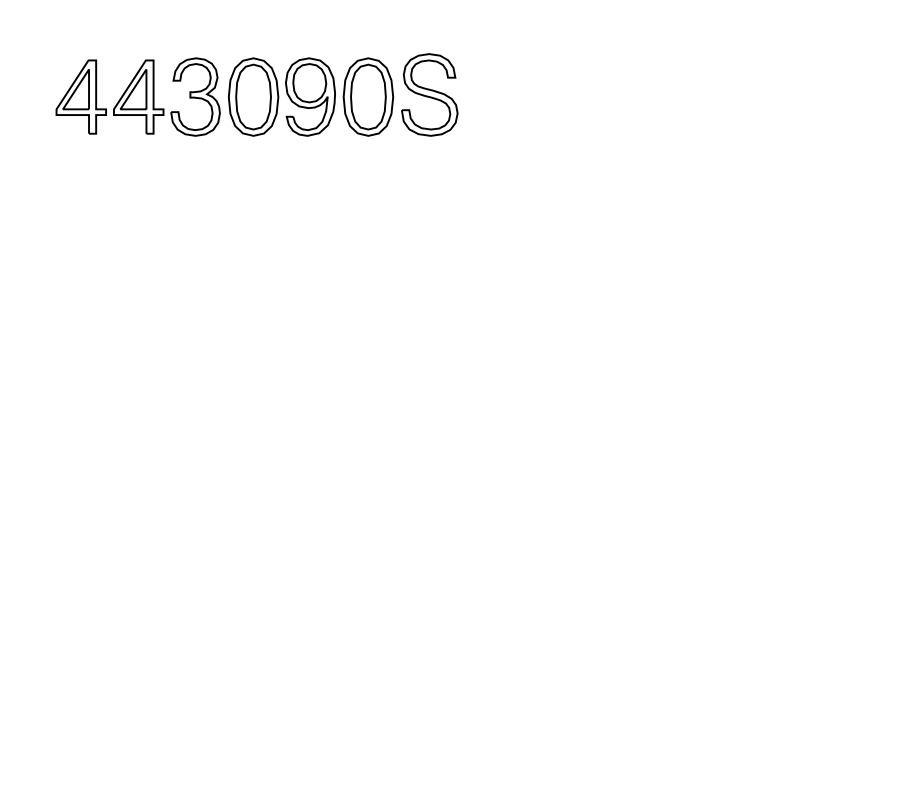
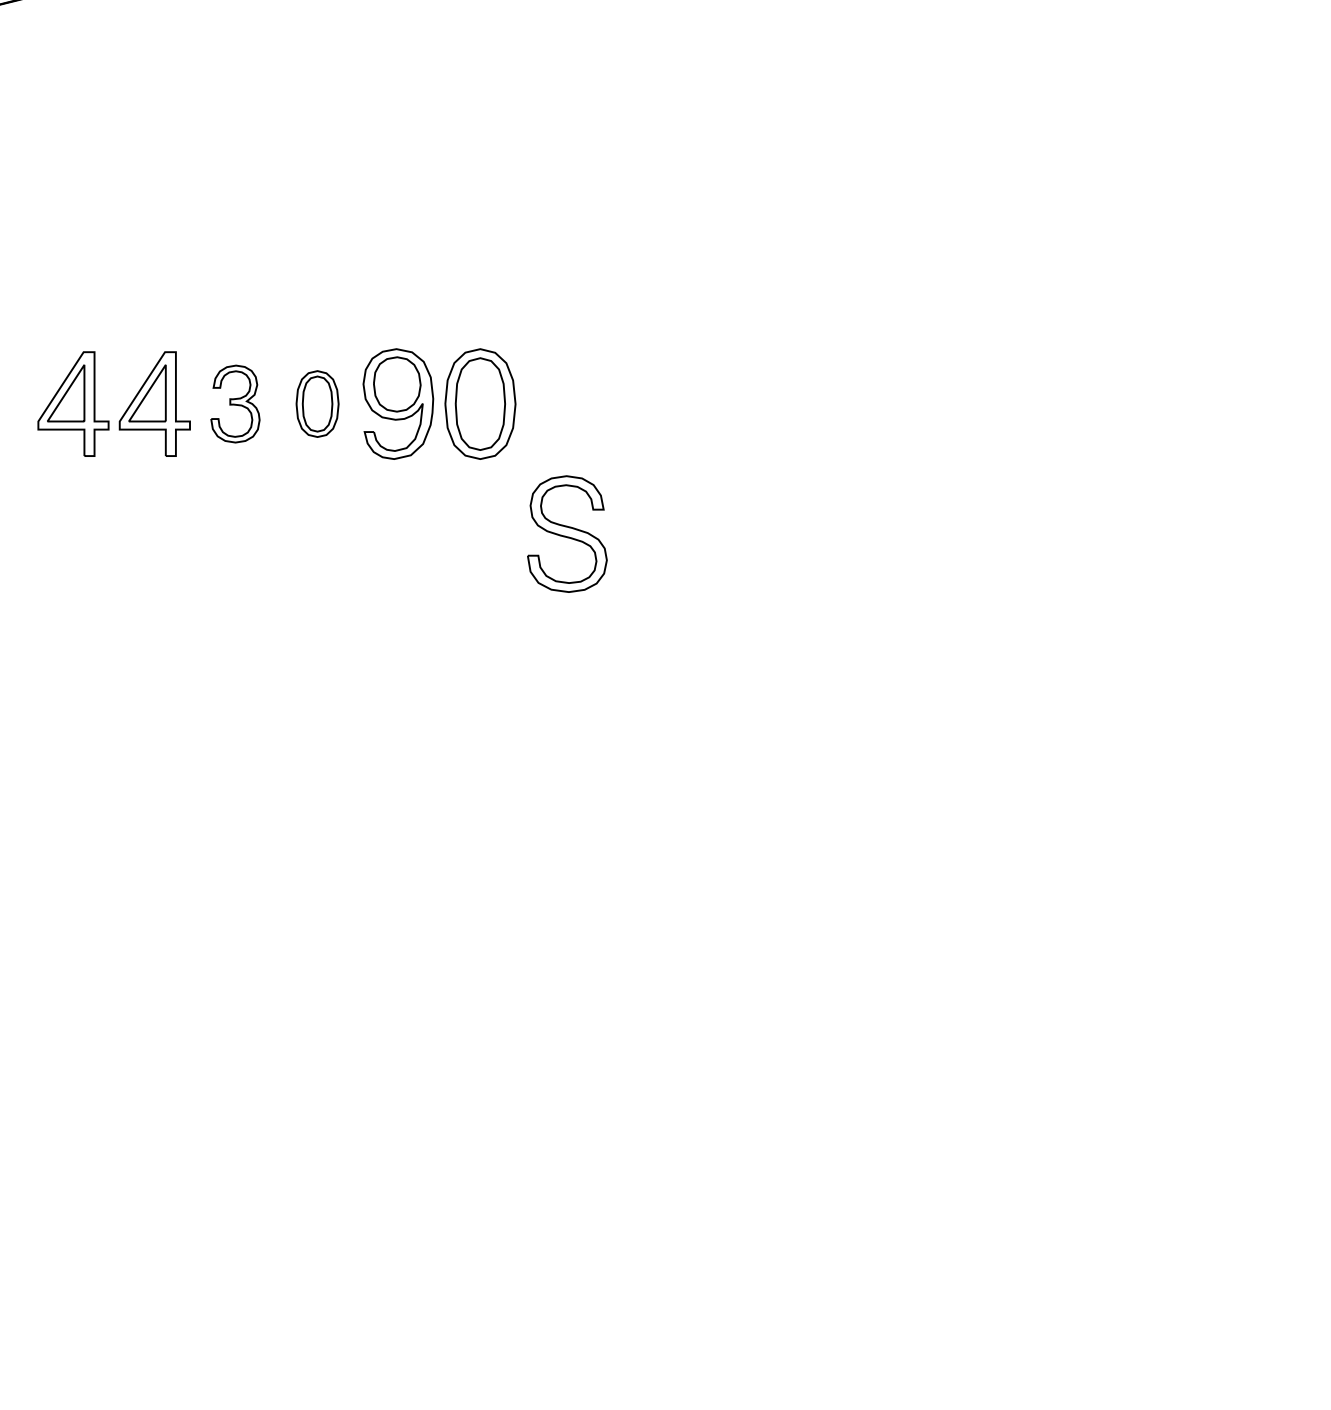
part: (429, 94) -> (567, 533), moved
part: (195, 96) -> (235, 403), size x0.7
part: (253, 96) -> (317, 403), size x0.6

